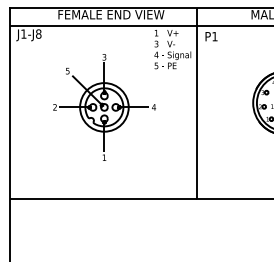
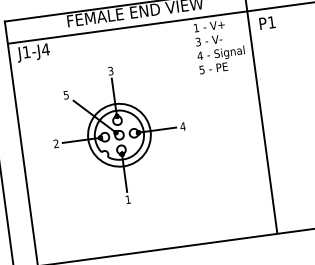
text: (38, 33) -> (45, 48), J1-J8 -> J1-J4
part: (104, 107) -> (119, 135), moved

